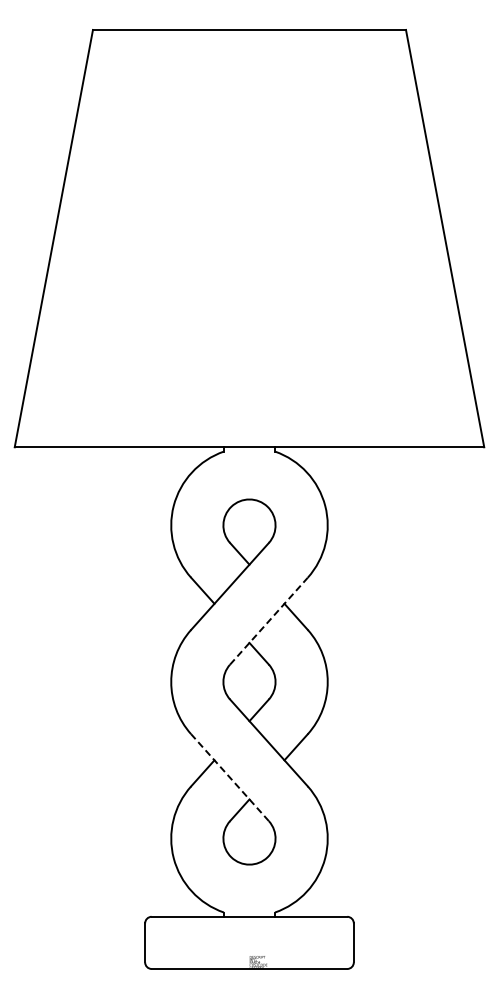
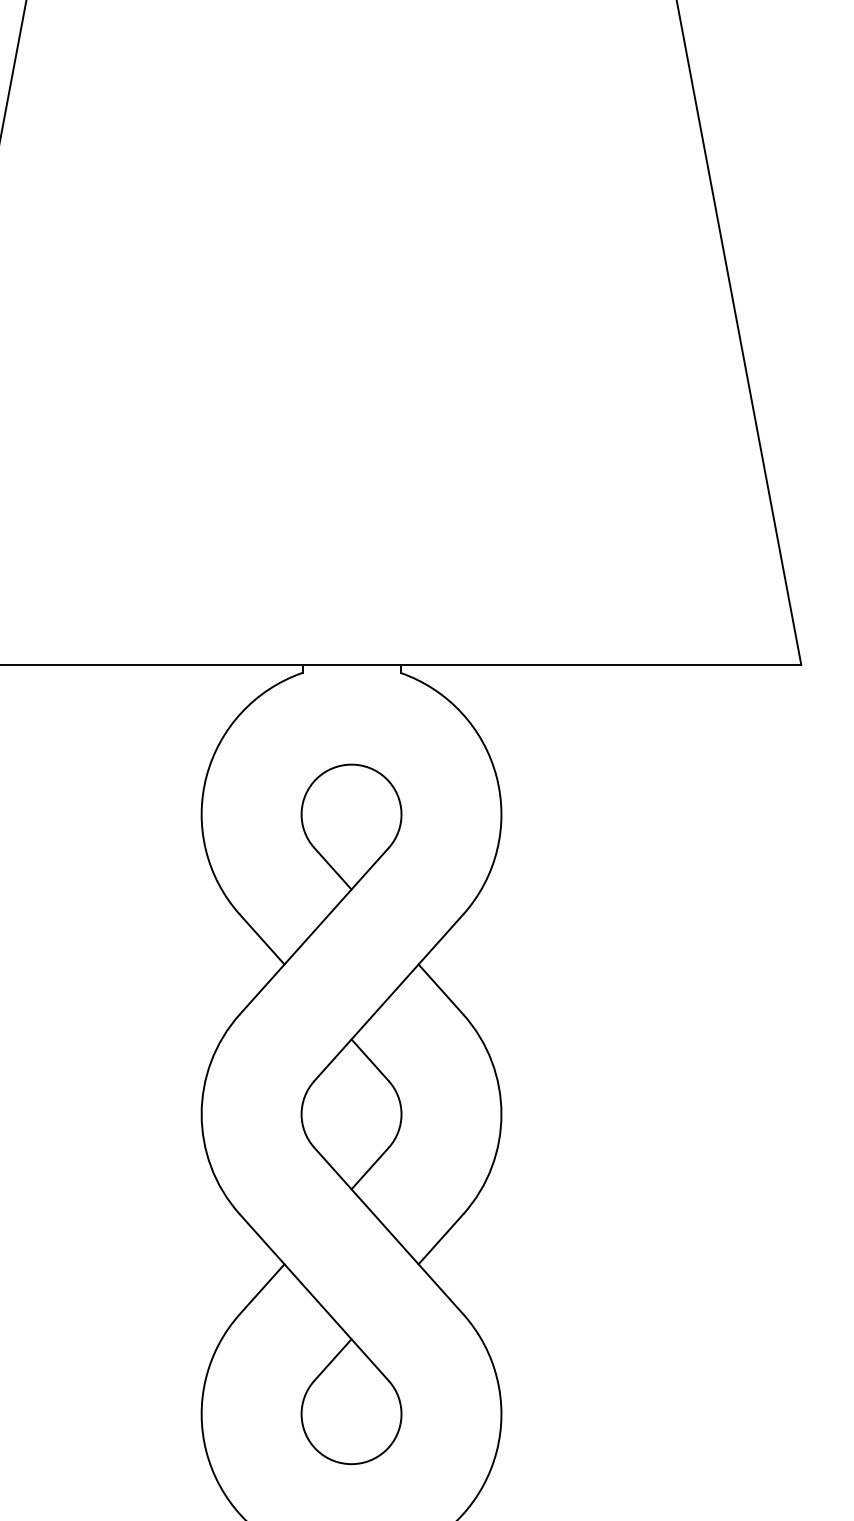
line: (269, 620) -> (389, 996), dashed -> solid
line: (229, 777) -> (313, 1297), dashed -> solid

